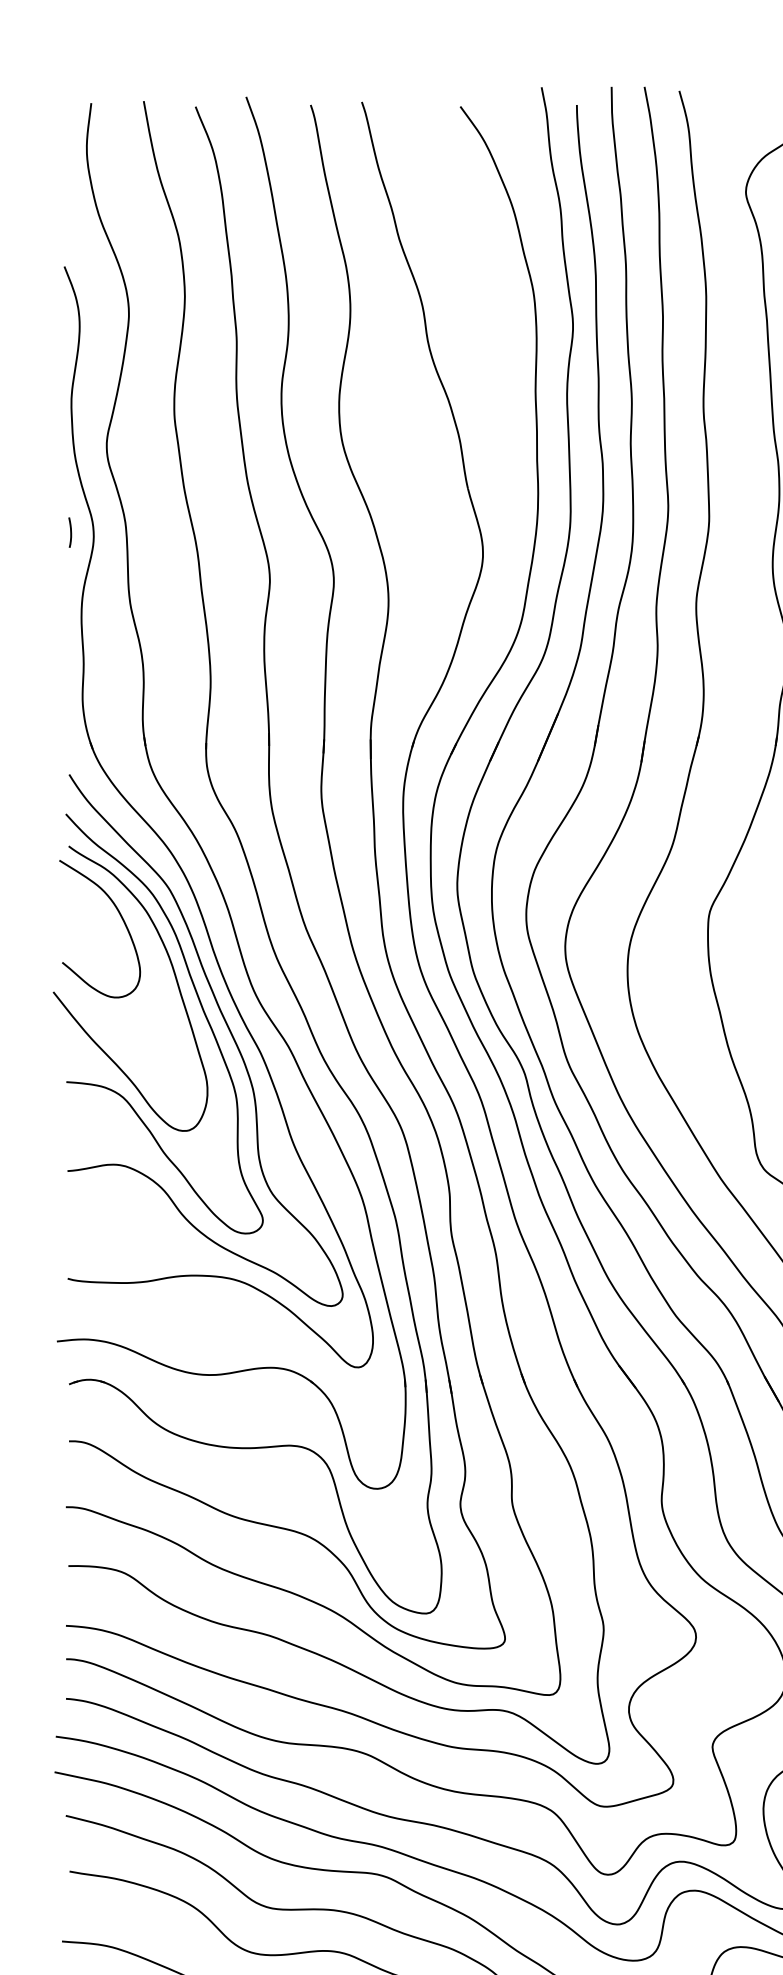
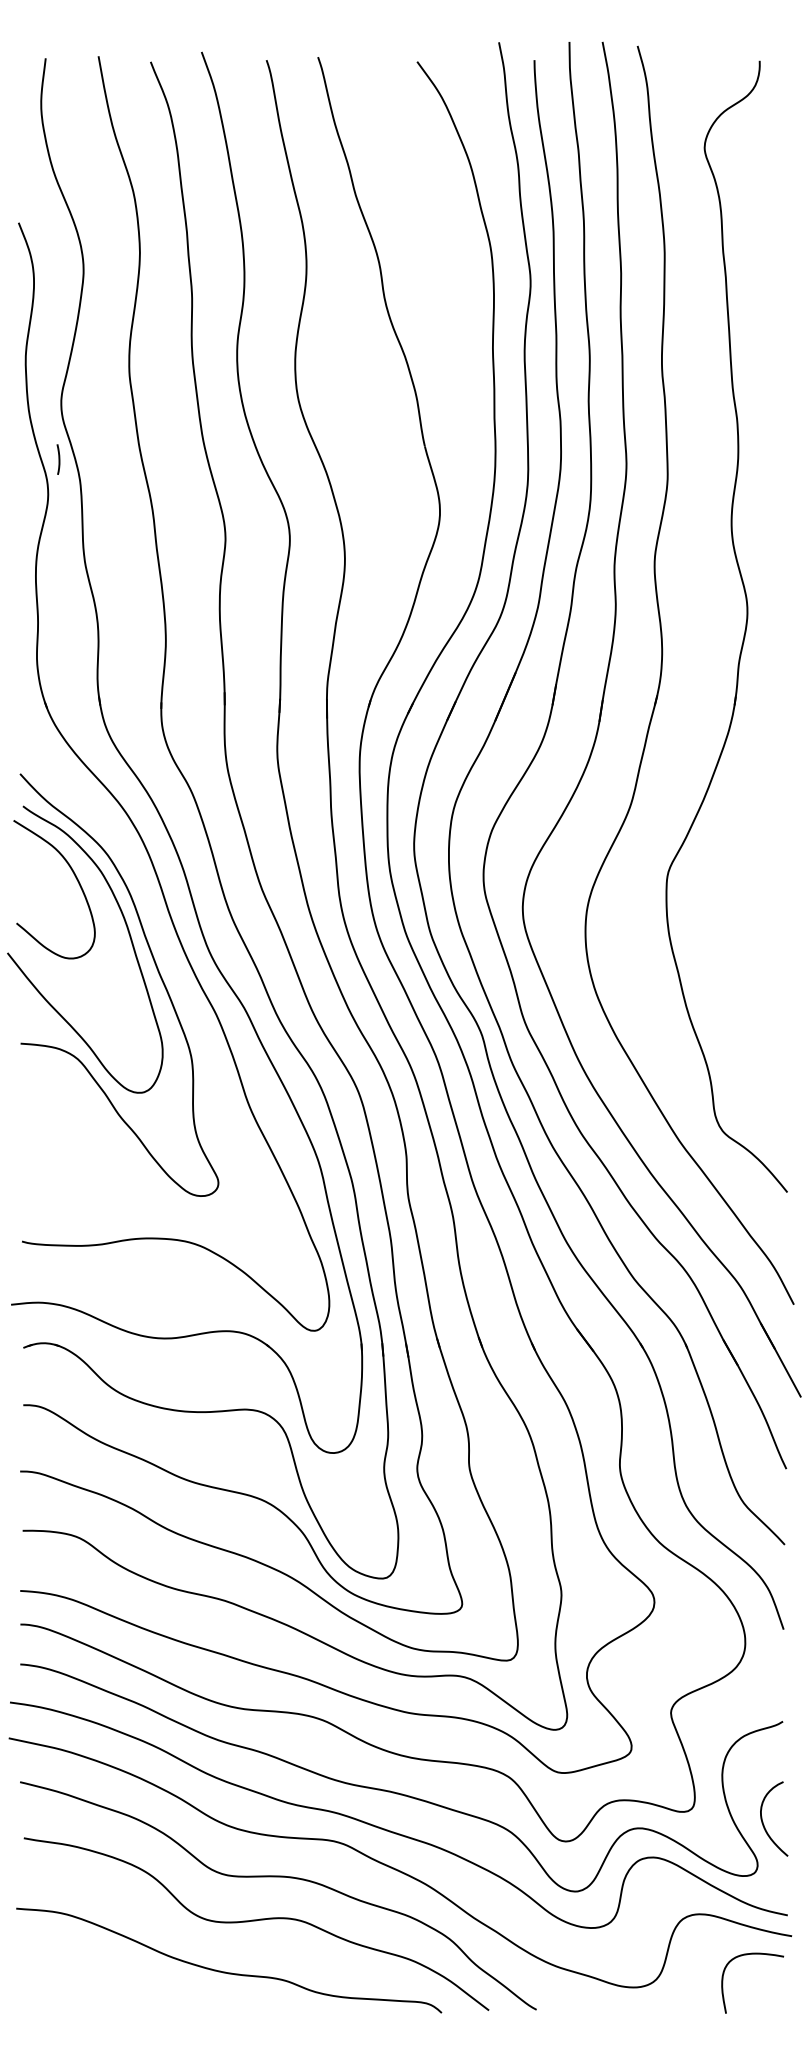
curve: (70, 532) -> (58, 459), moved
curve: (228, 1029) -> (183, 990), removed

